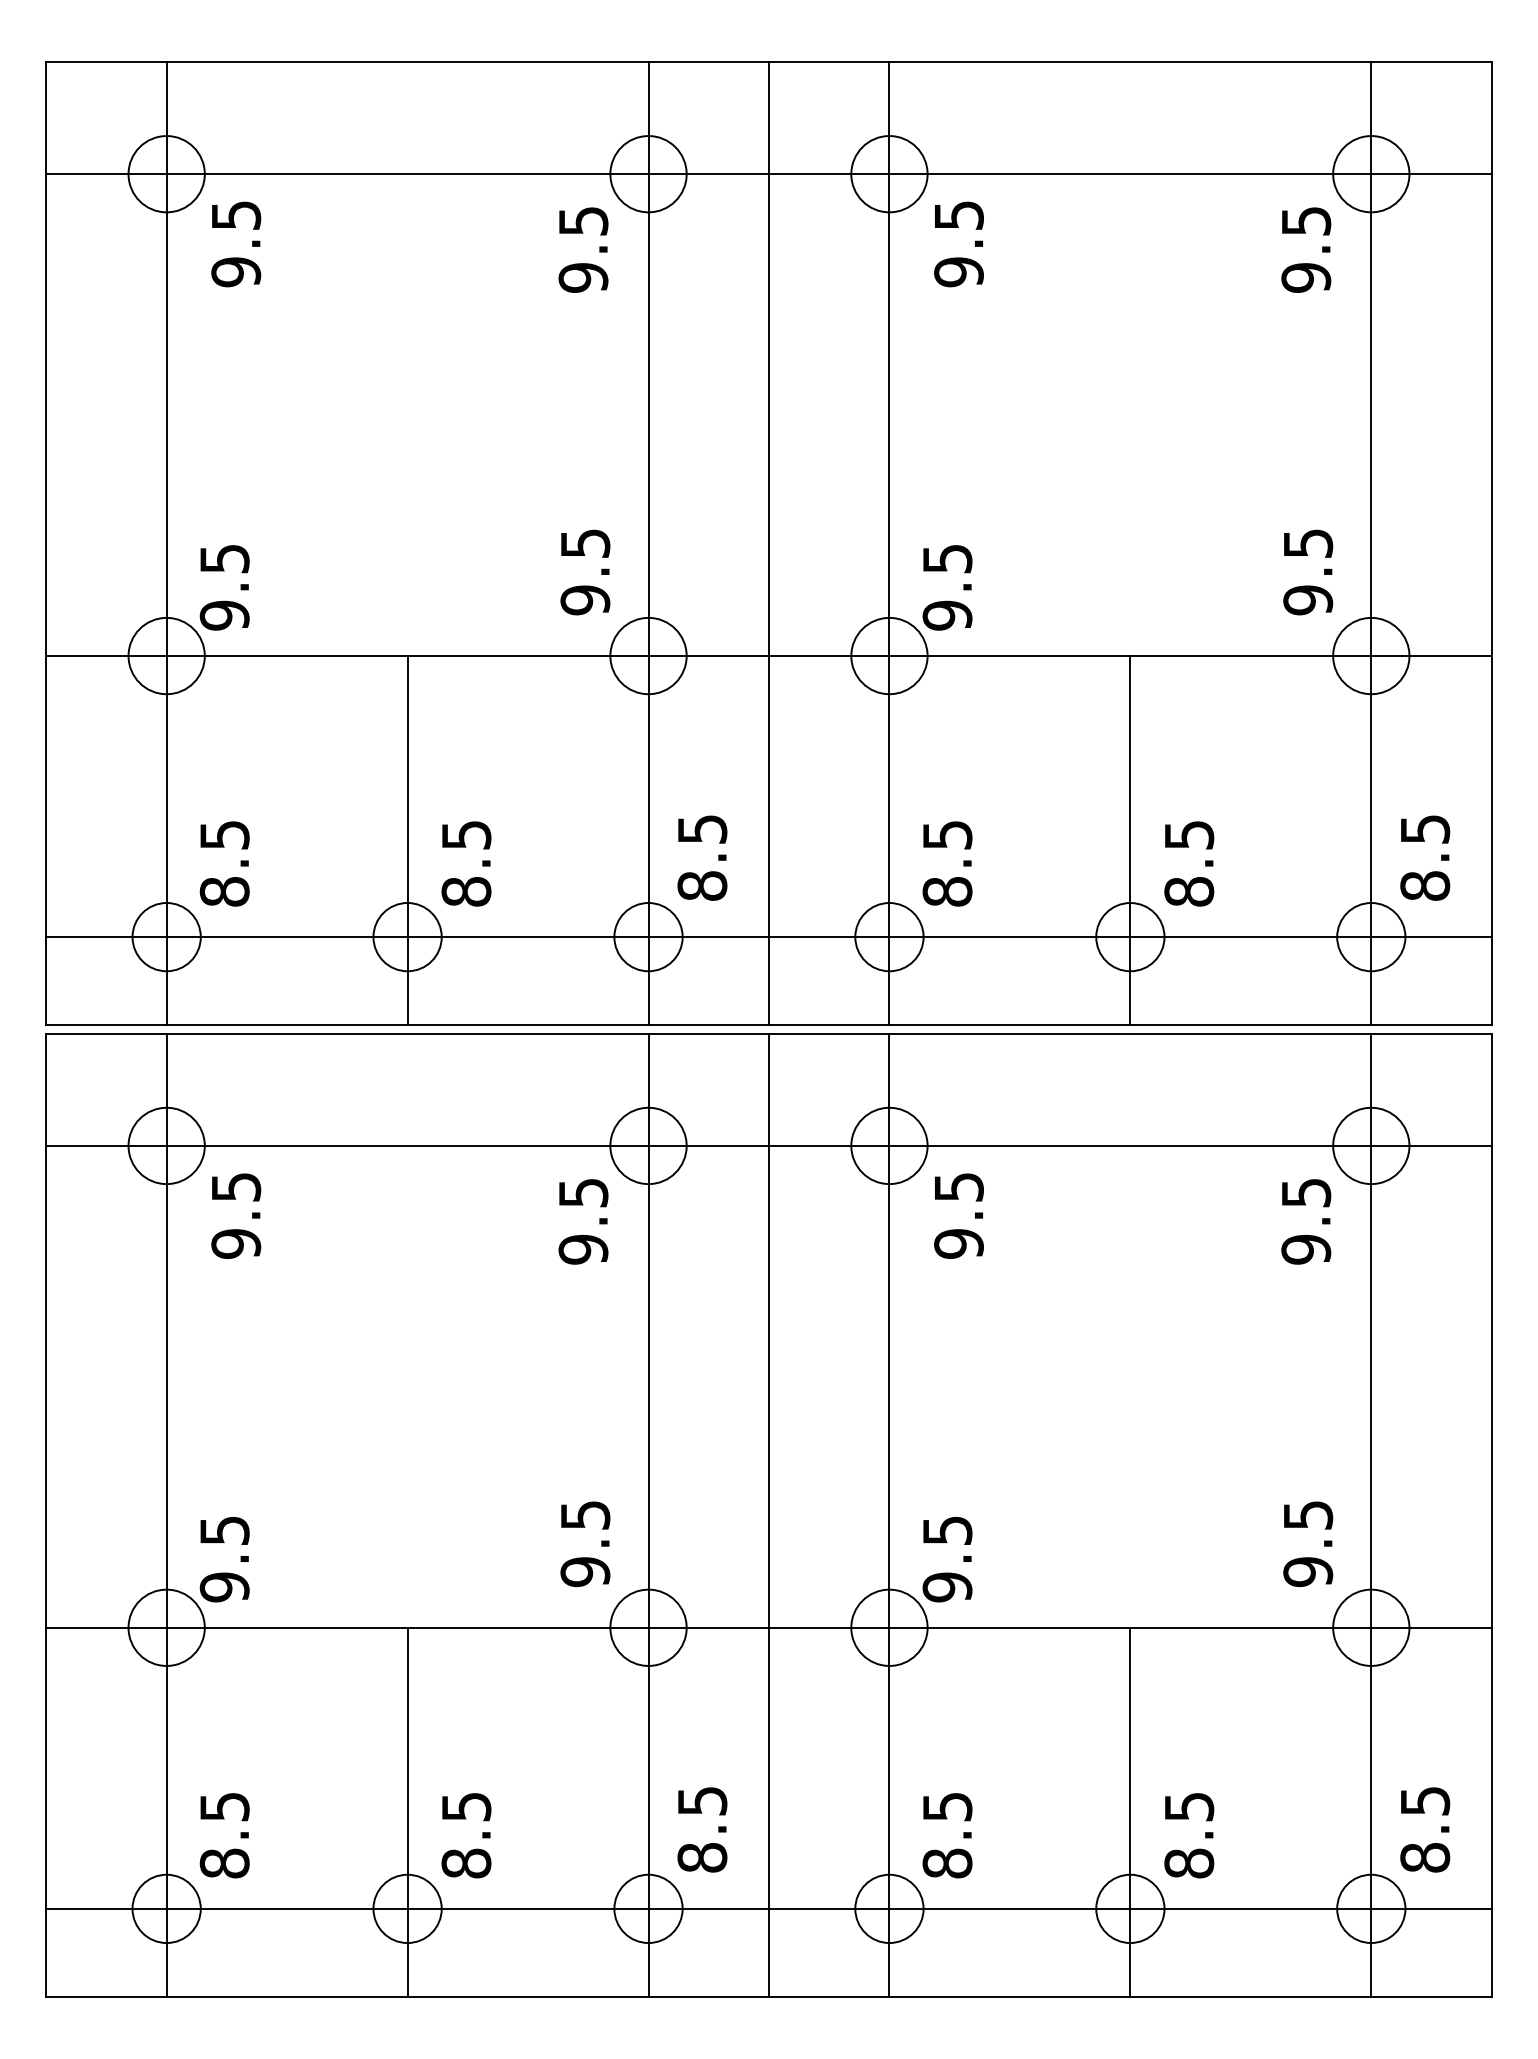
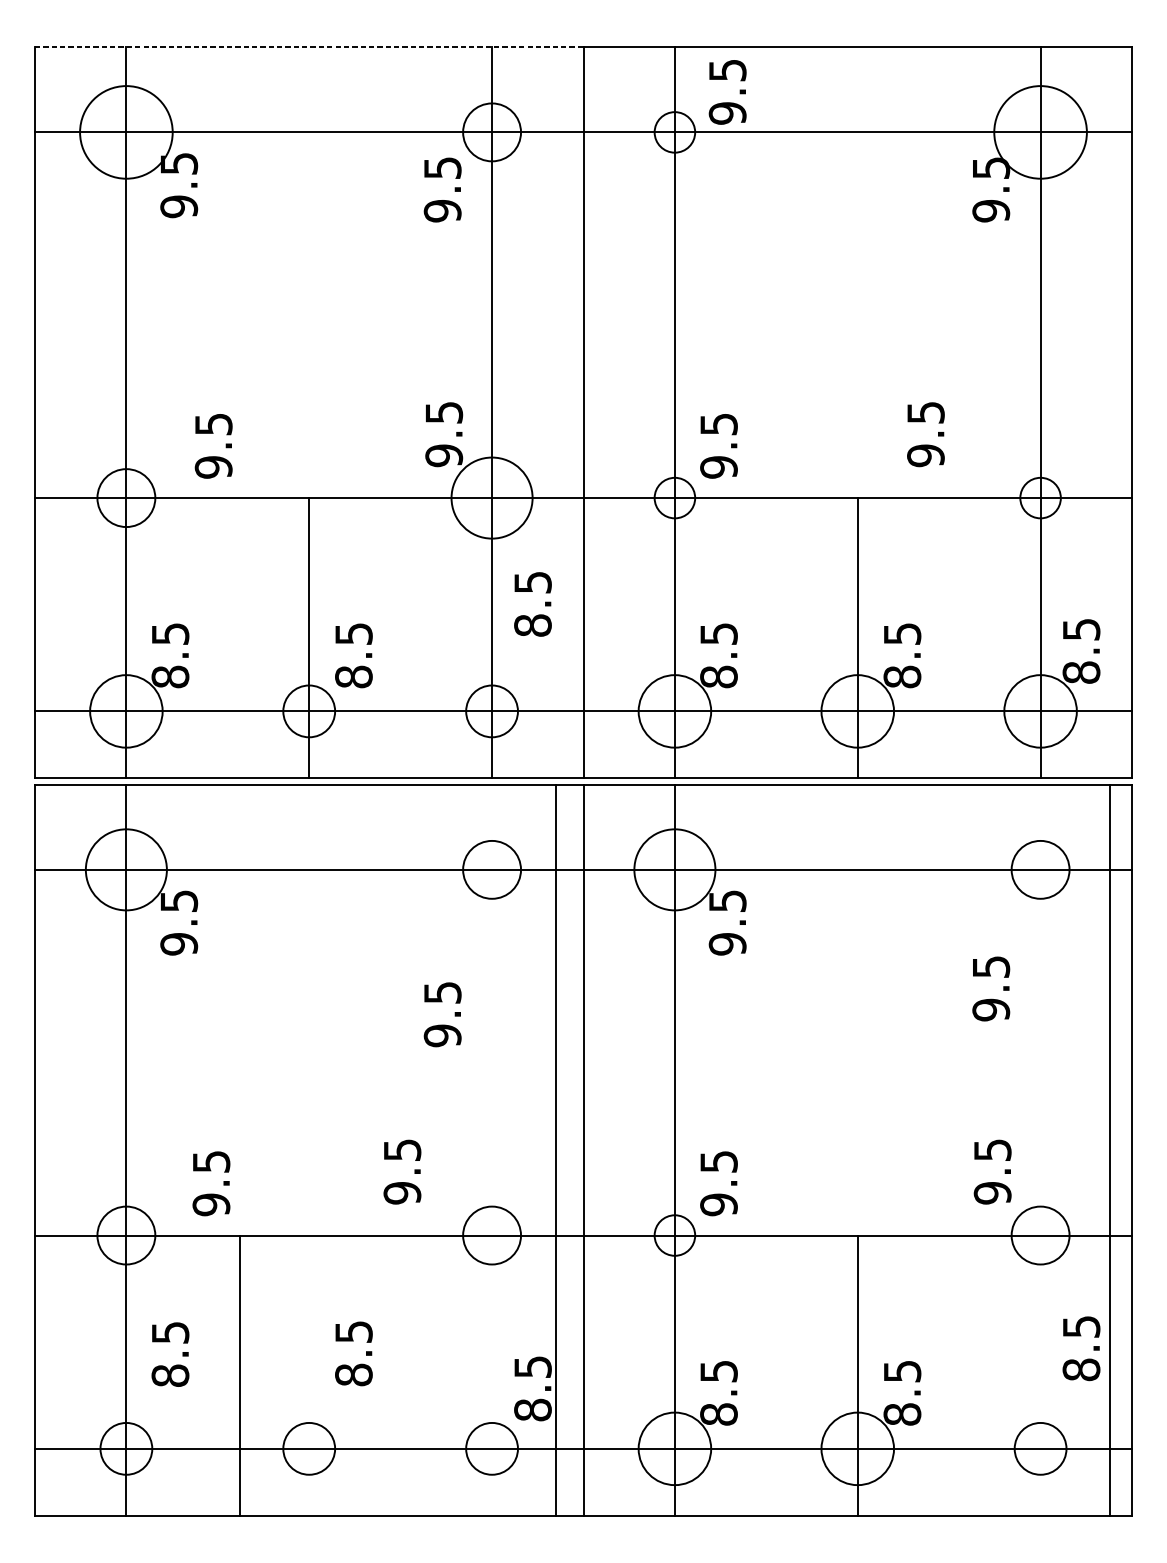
line: (408, 61) -> (309, 46), solid -> dashed
circle: (166, 174) -> (126, 132), size x1.6
circle: (889, 174) -> (674, 132), size x0.7
circle: (1371, 174) -> (1040, 132), size x1.6
text: (958, 244) -> (727, 92), moved
text: (1308, 572) -> (926, 434), moved
text: (224, 587) -> (213, 446), moved
circle: (648, 655) -> (492, 497), size x1.4
circle: (889, 655) -> (674, 497), size x0.7
circle: (1371, 655) -> (1040, 497), size x0.7
text: (702, 857) -> (533, 603), moved
circle: (166, 937) -> (126, 711), size x1.4
circle: (889, 937) -> (674, 711), size x1.4
circle: (1130, 937) -> (857, 711), size x1.4
circle: (1371, 937) -> (1040, 711), size x1.4
circle: (166, 1145) -> (126, 869), size x1.4
circle: (889, 1145) -> (674, 869), size x1.4
text: (583, 1221) -> (442, 1014), moved
text: (1306, 1221) -> (991, 988), moved
line: (648, 1515) -> (555, 1150), moved
line: (1371, 1515) -> (1110, 1150), moved
text: (585, 1544) -> (402, 1172), moved
text: (224, 1559) -> (211, 1183), moved
circle: (889, 1627) -> (674, 1235), size x0.7
line: (407, 1812) -> (240, 1375), moved
text: (1425, 1829) -> (1081, 1348), moved
text: (224, 1835) -> (170, 1354), moved
text: (466, 1835) -> (353, 1353), moved
circle: (889, 1908) -> (674, 1448), size x1.4
circle: (1130, 1908) -> (857, 1448), size x1.4

